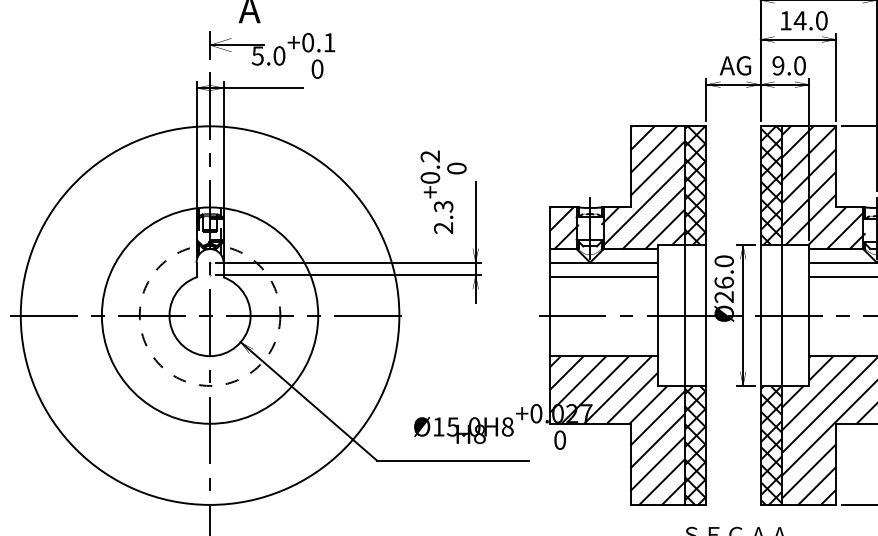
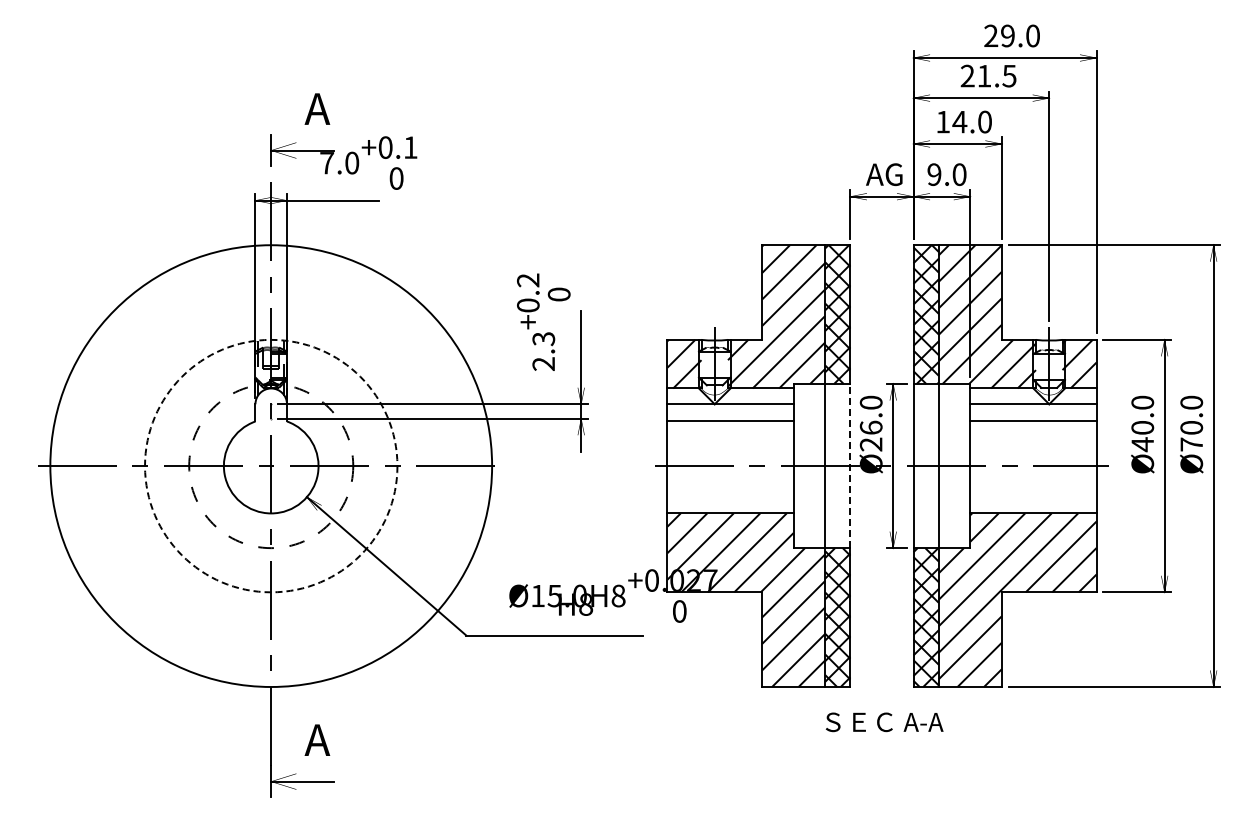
text: (257, 56) -> (326, 163), 5.0 -> 7.0
circle: (210, 315) -> (271, 465), solid -> dashed
line: (706, 315) -> (850, 465), solid -> dashed

